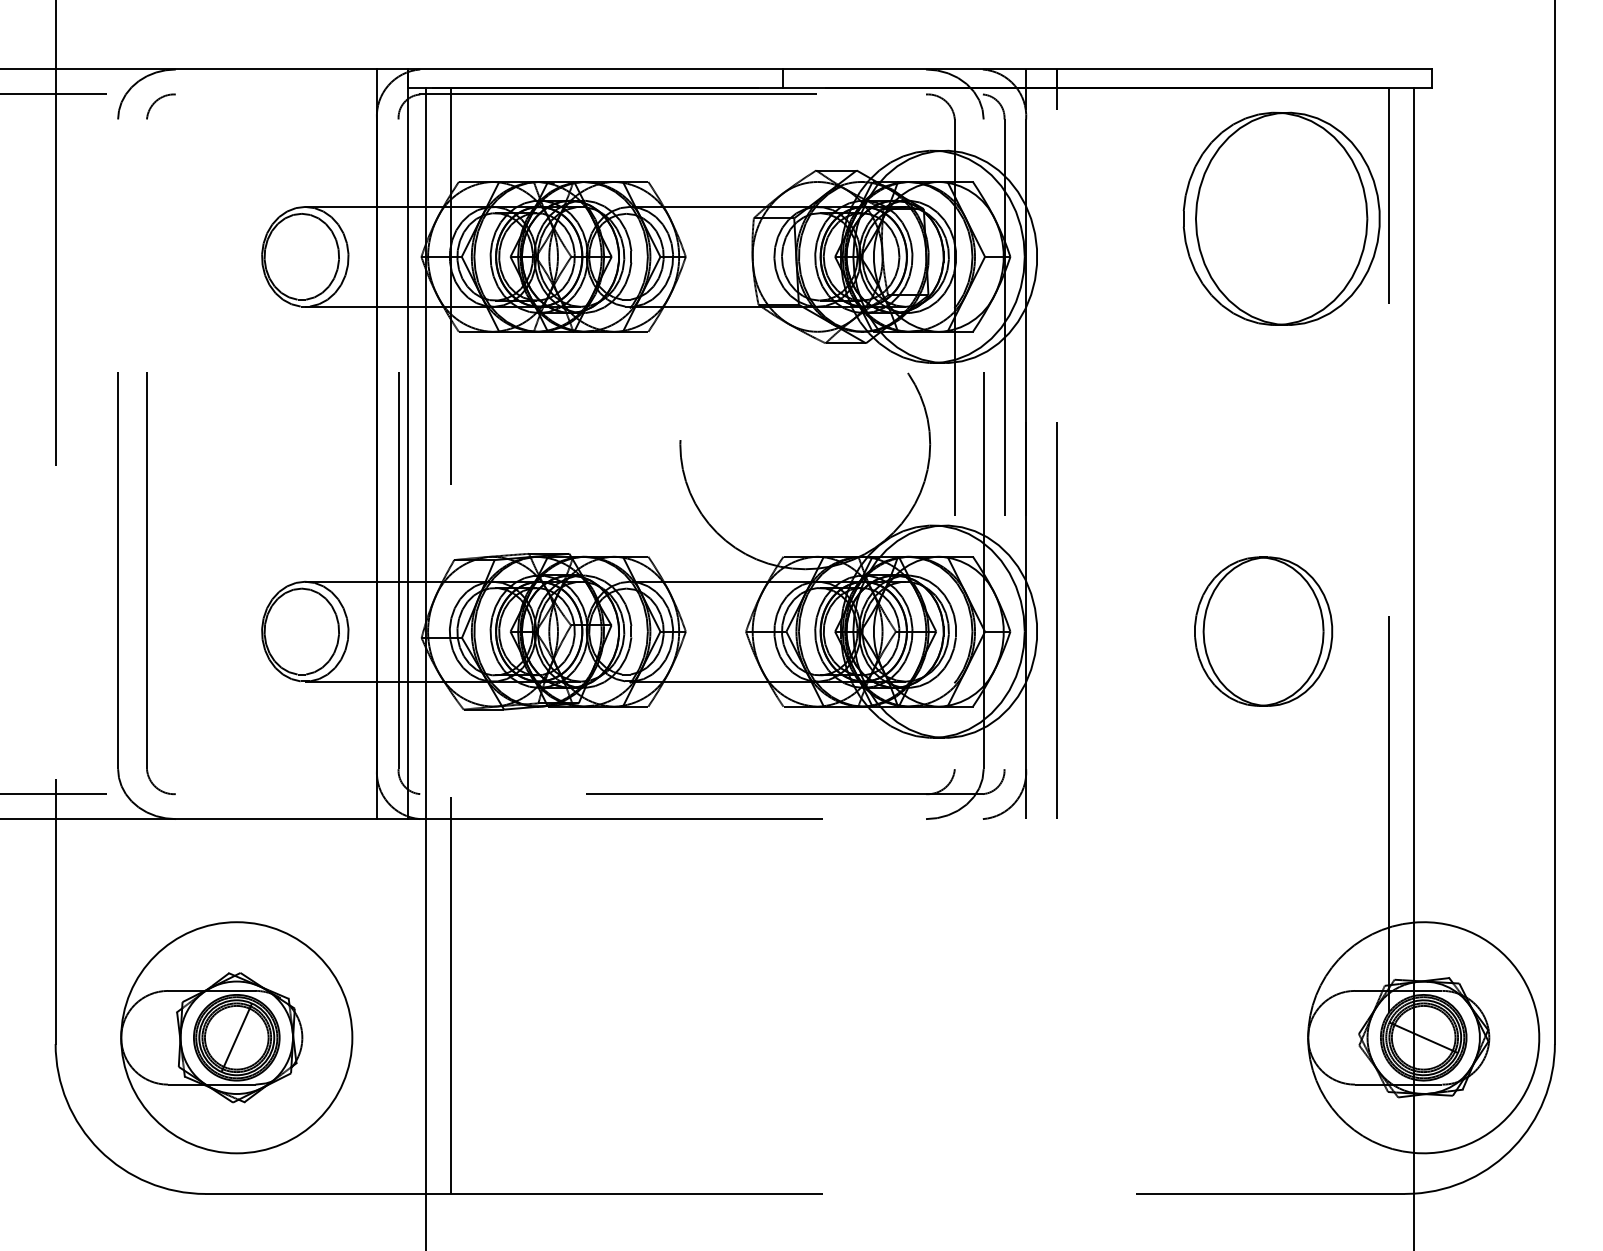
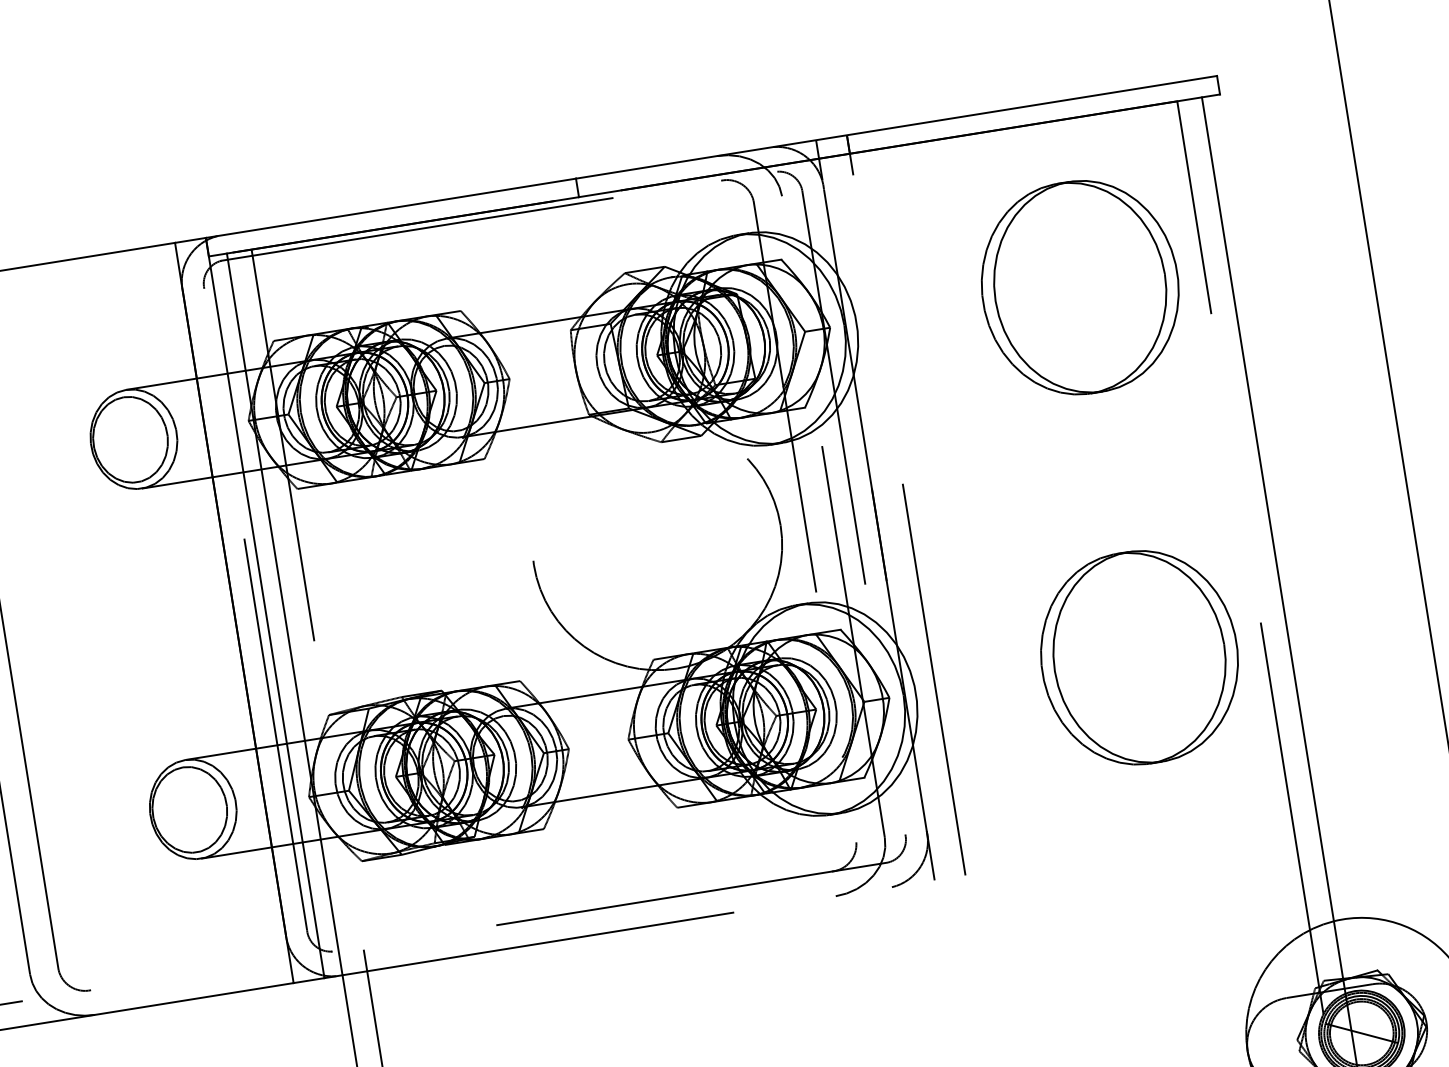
part: (1281, 218) -> (1080, 287), moved
part: (1263, 631) -> (1139, 657), size x1.43

